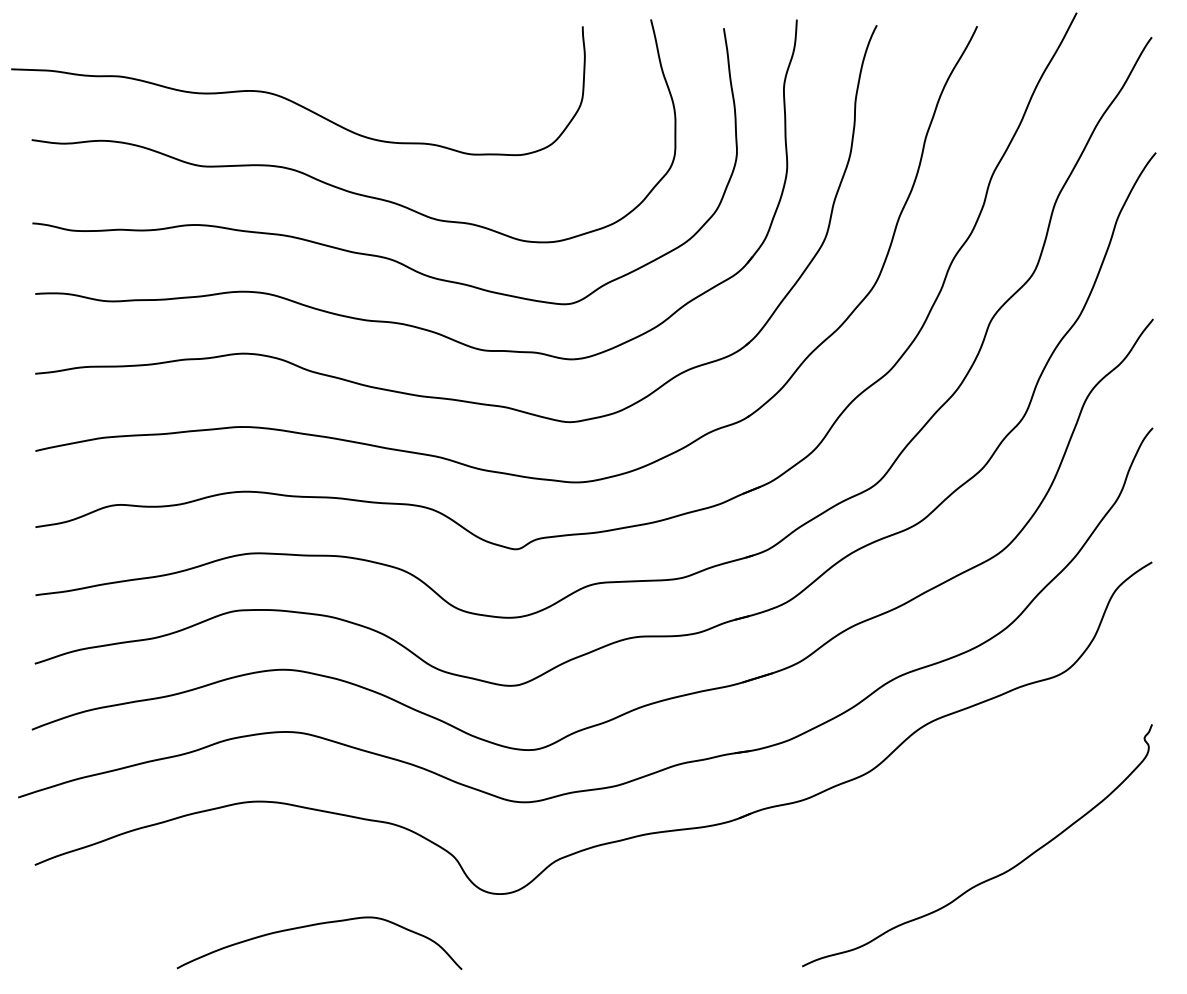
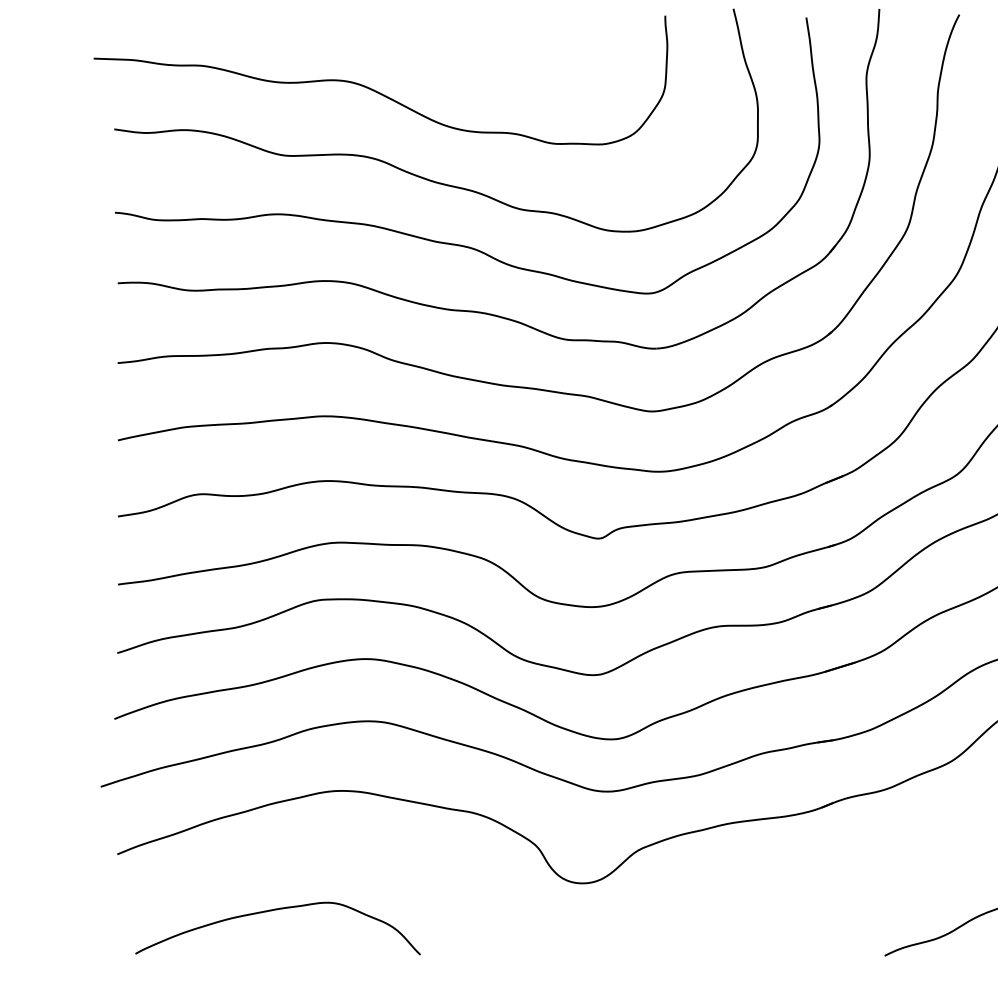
curve: (316, 925) -> (275, 910), moved

